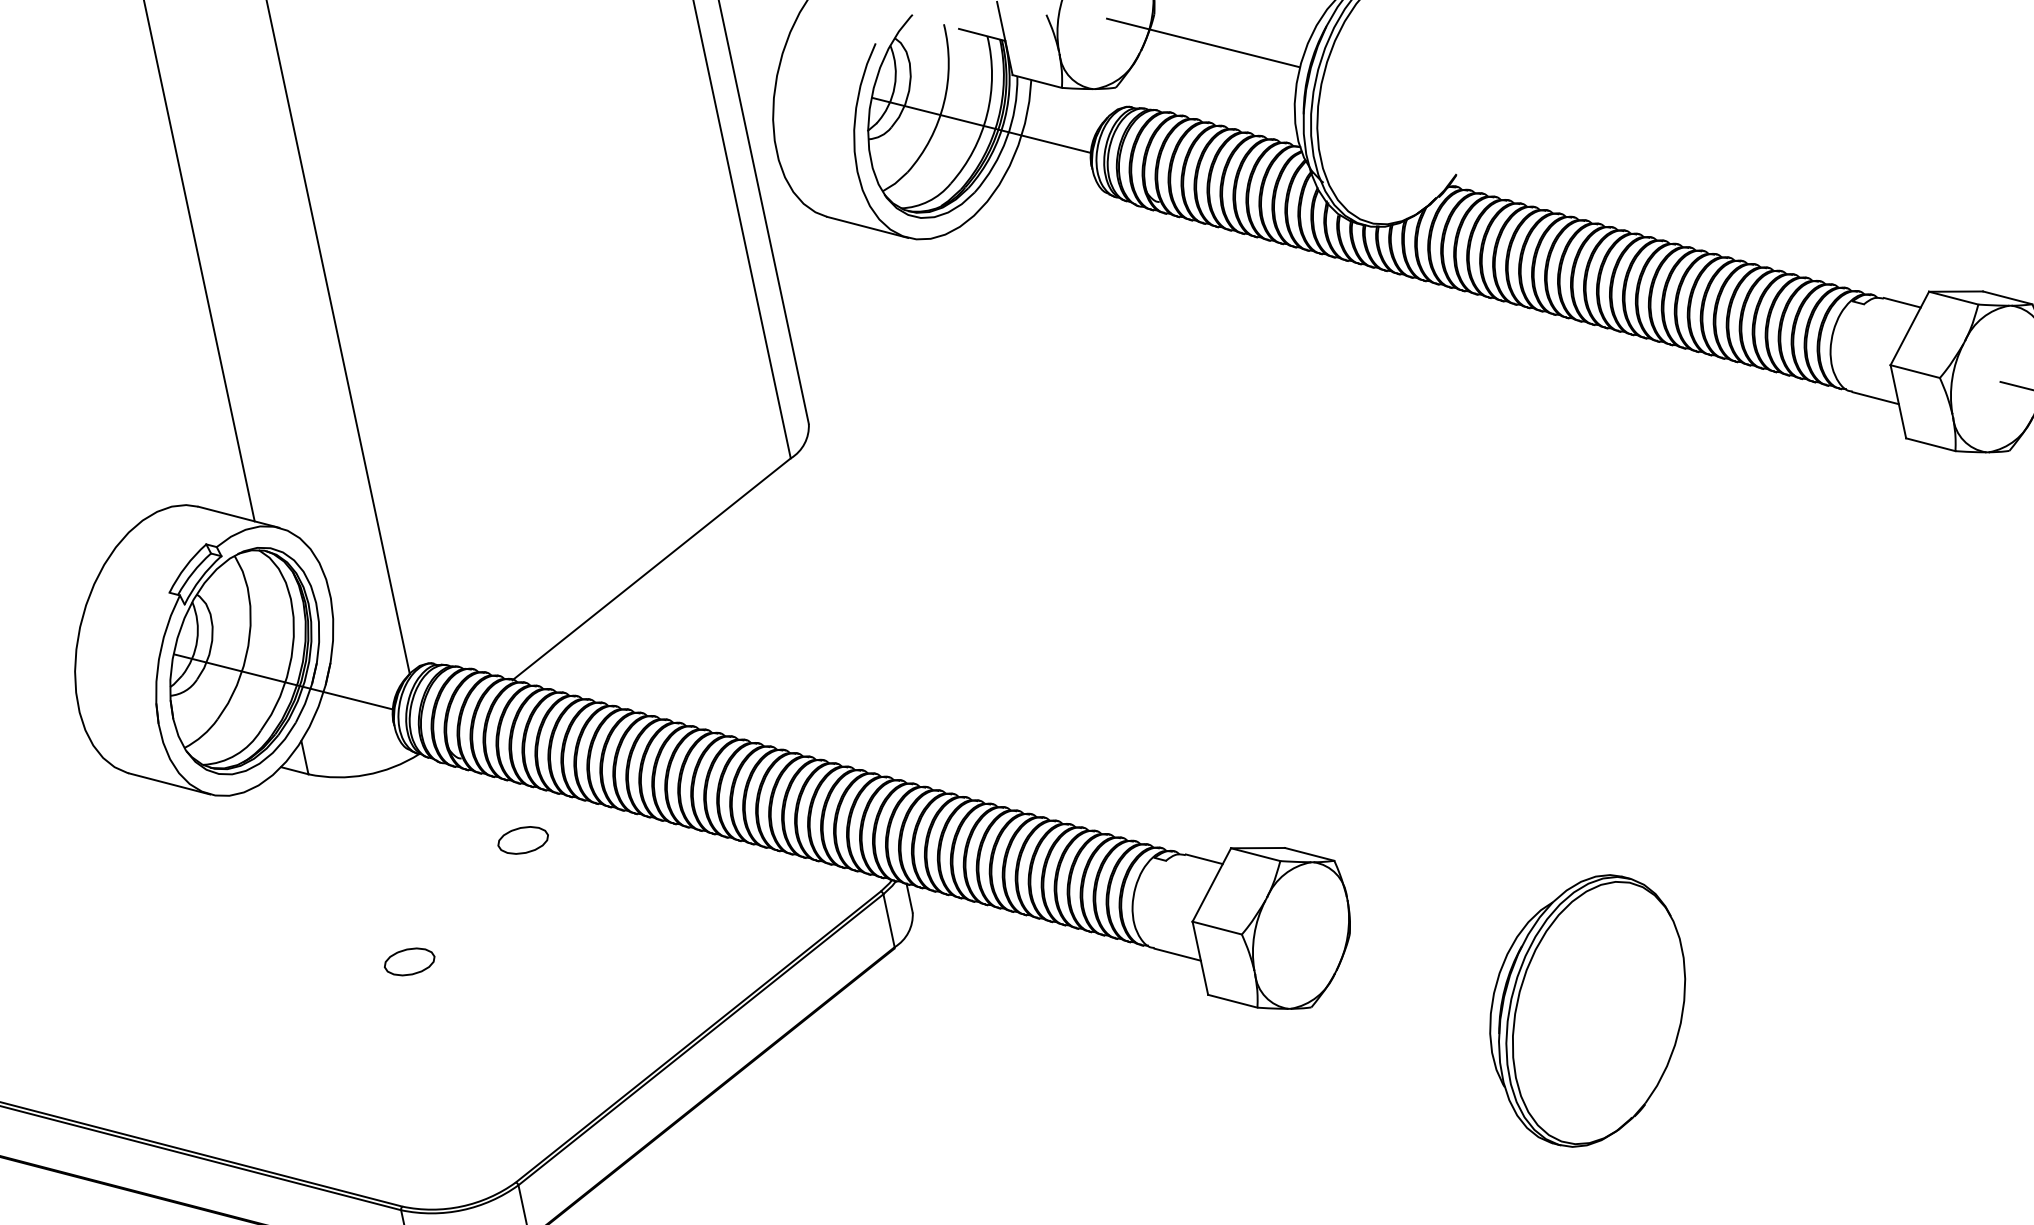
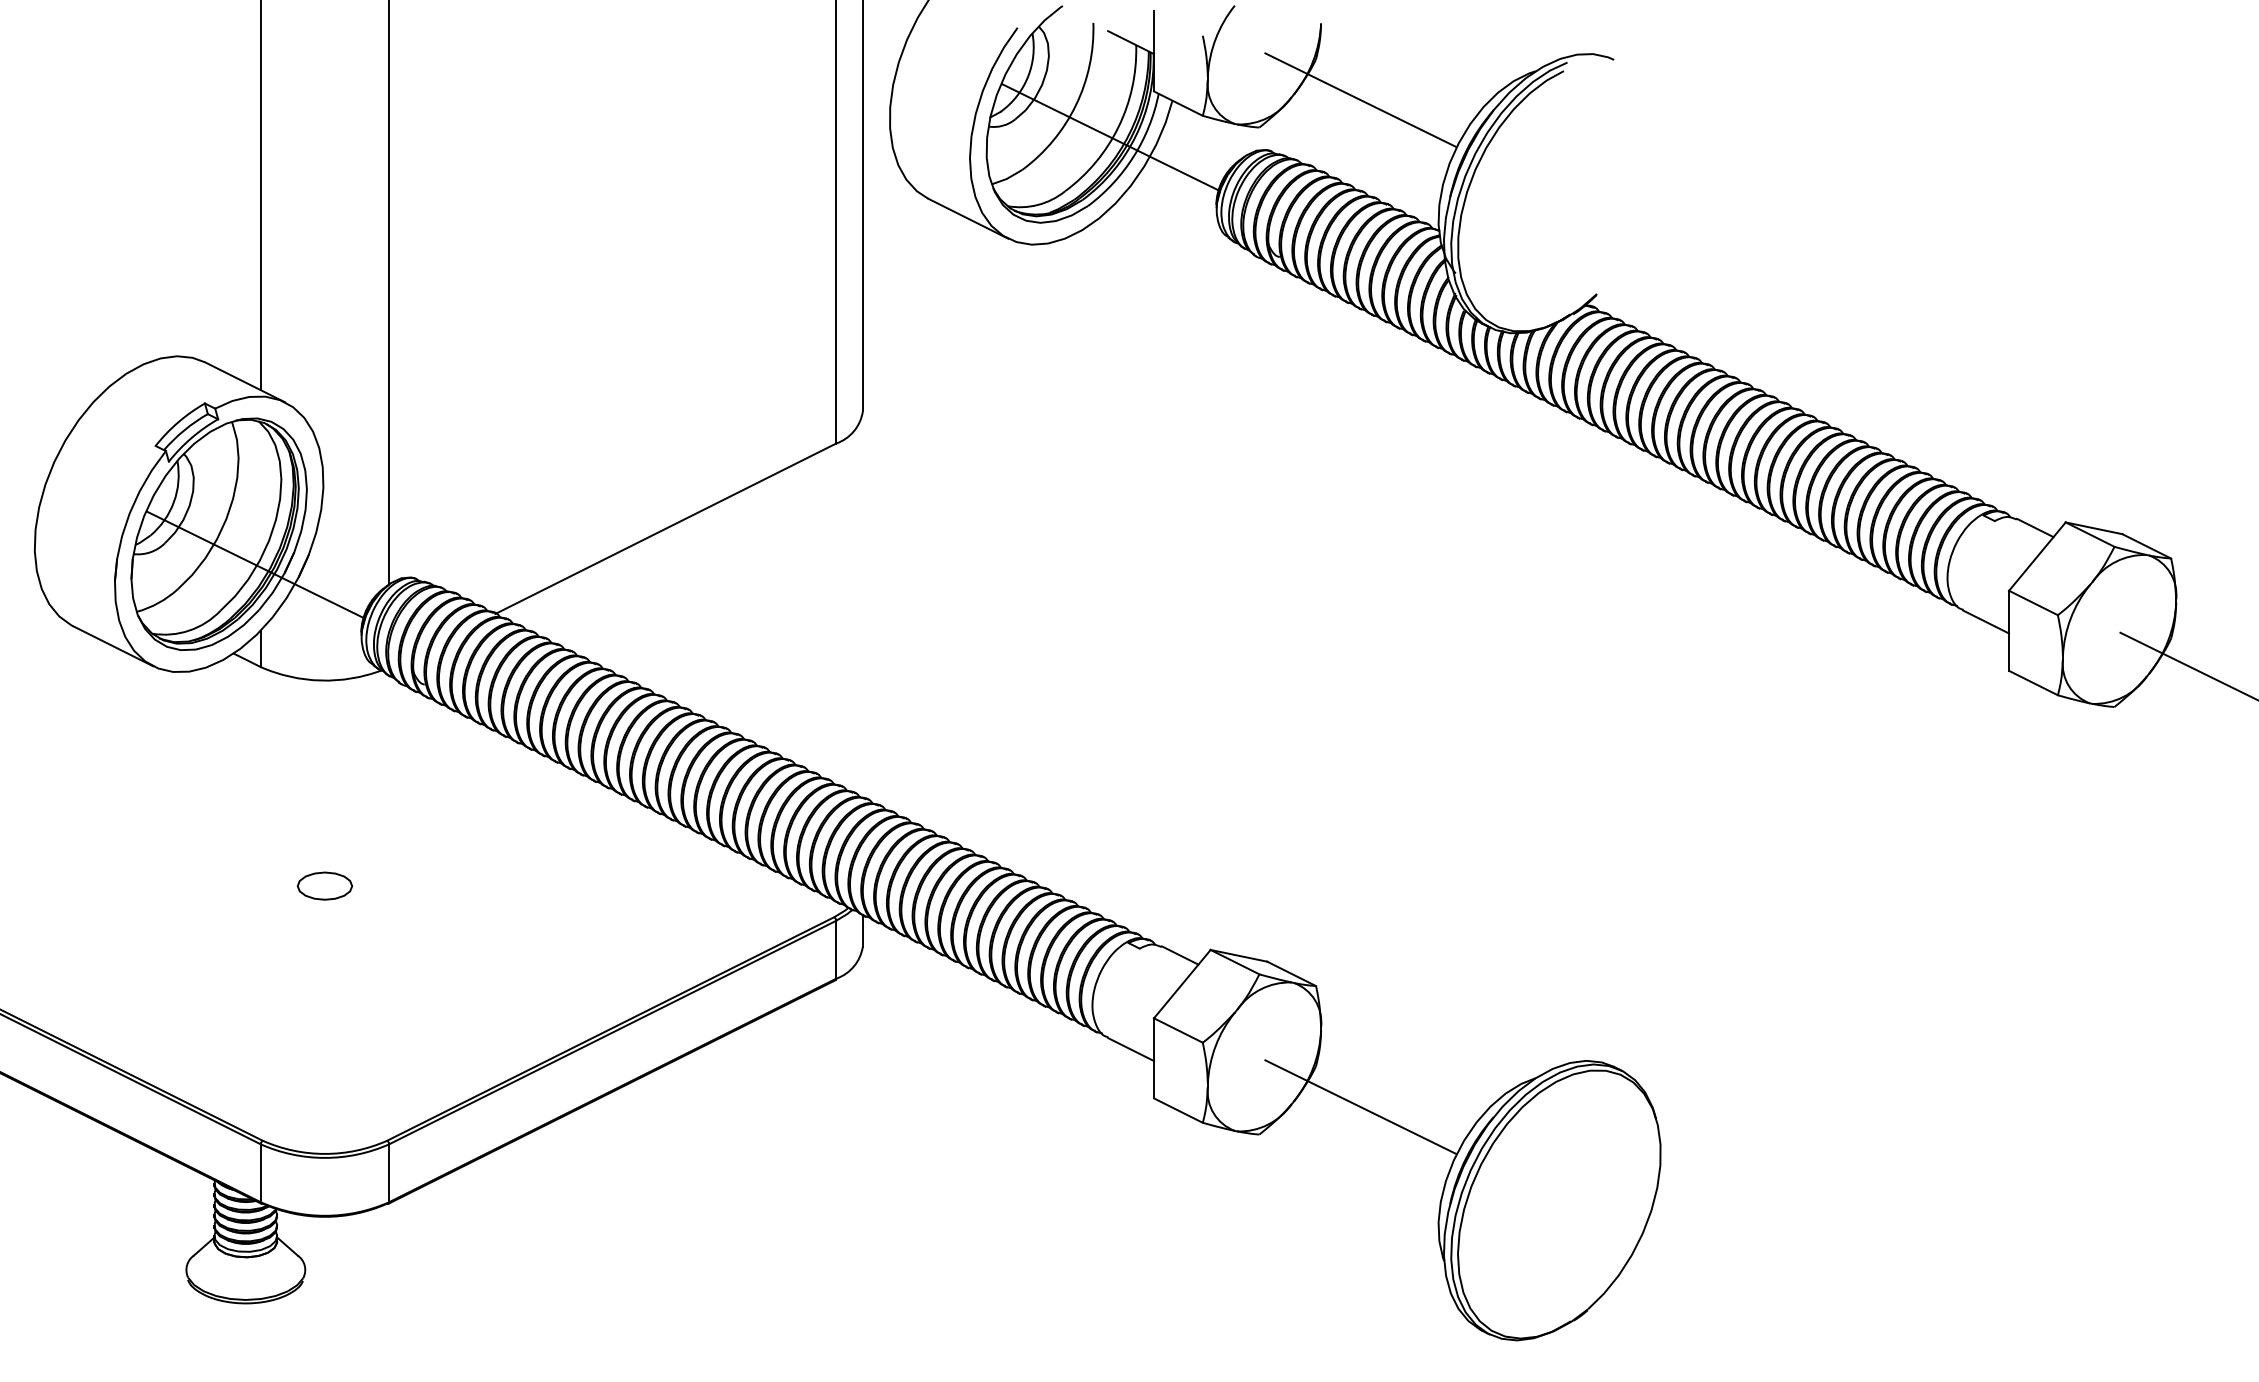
part: (522, 839) -> (470, 783), removed
line: (1398, 962) -> (1360, 1106), added

